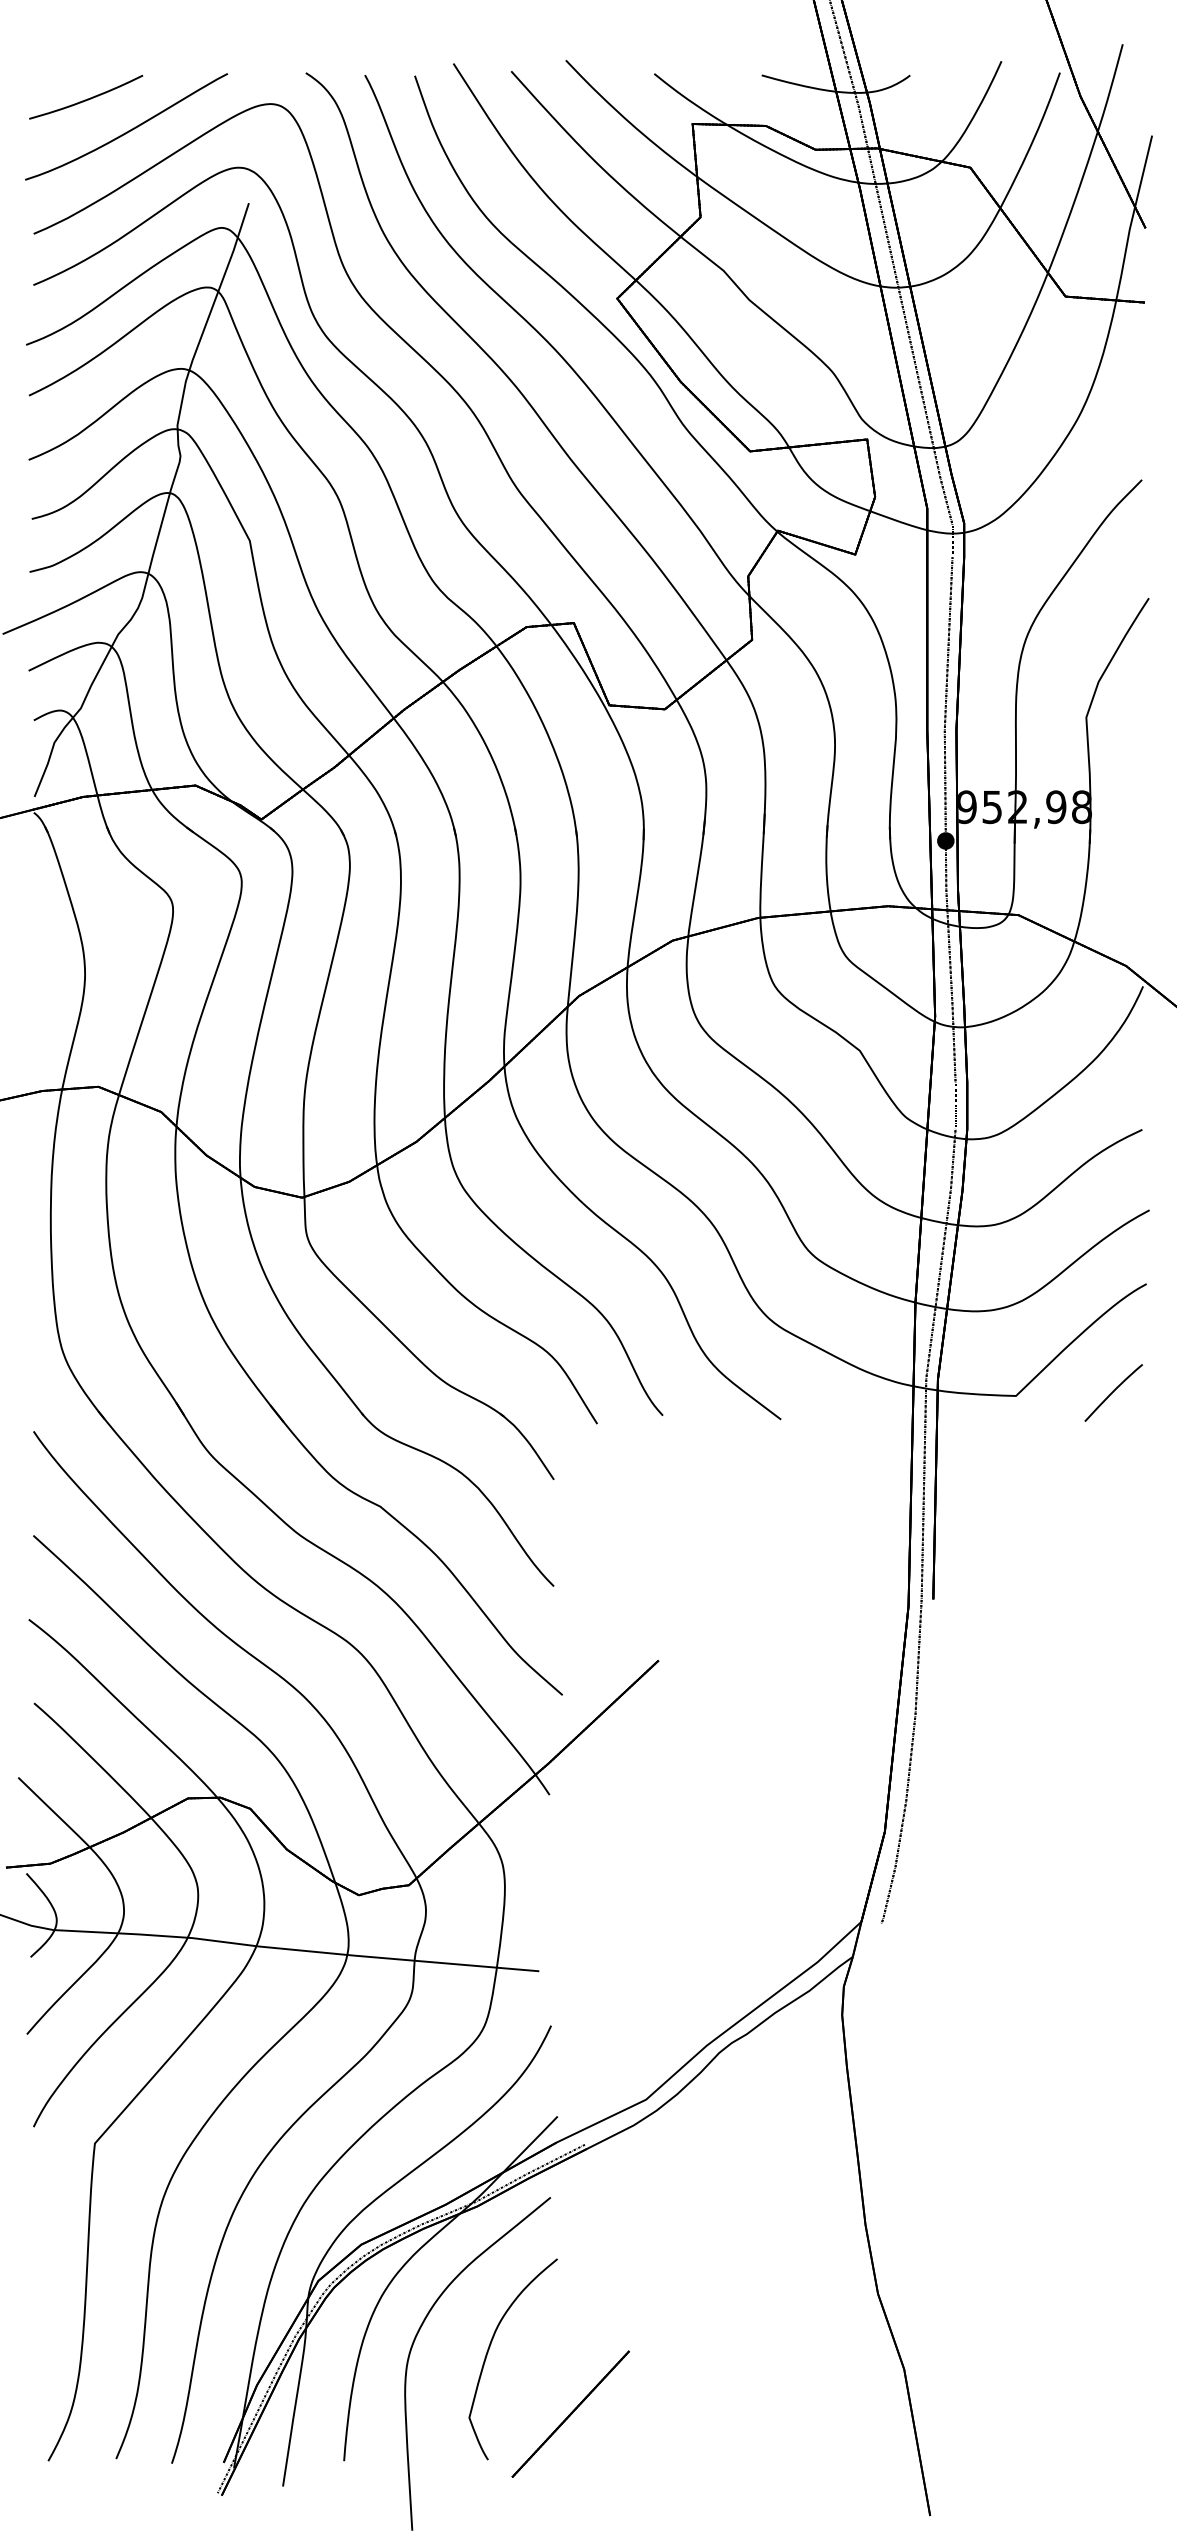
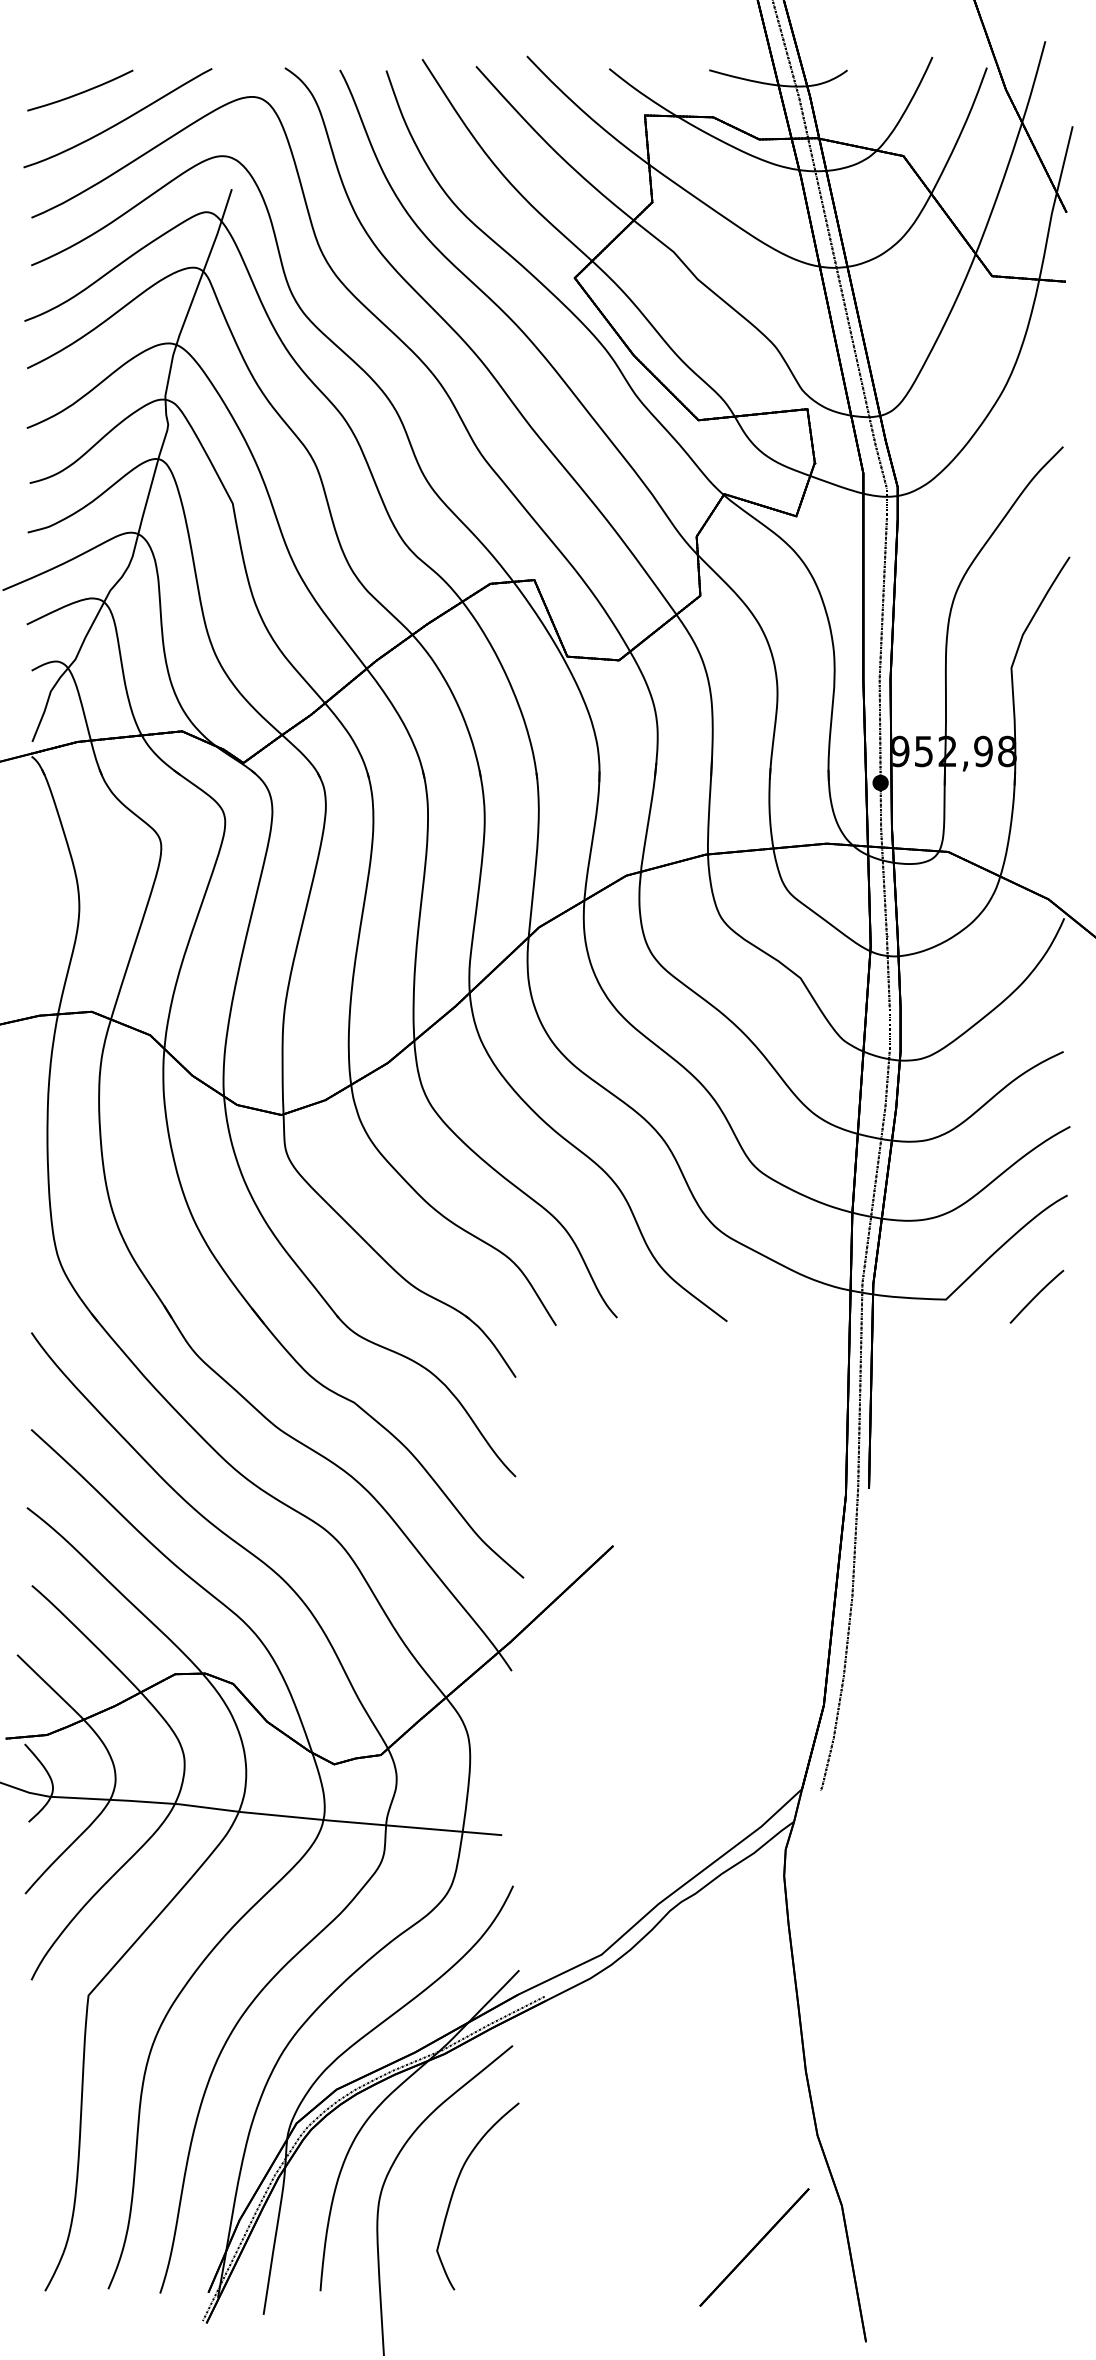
line: (570, 2414) -> (754, 2247), moved

